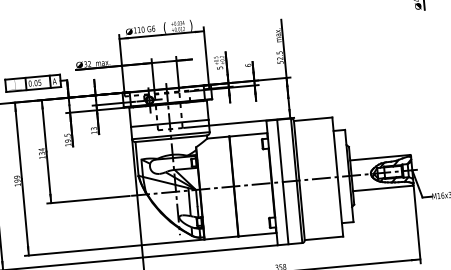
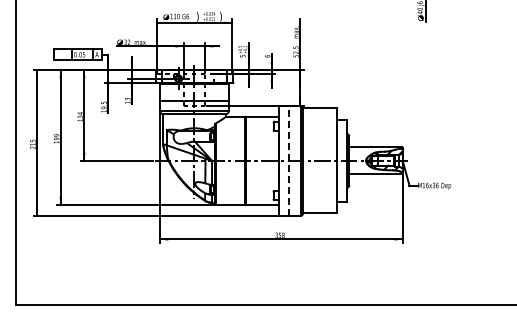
text: (164, 27) -> (197, 16), ( -> )
line: (282, 181) -> (288, 160), solid -> dashed

